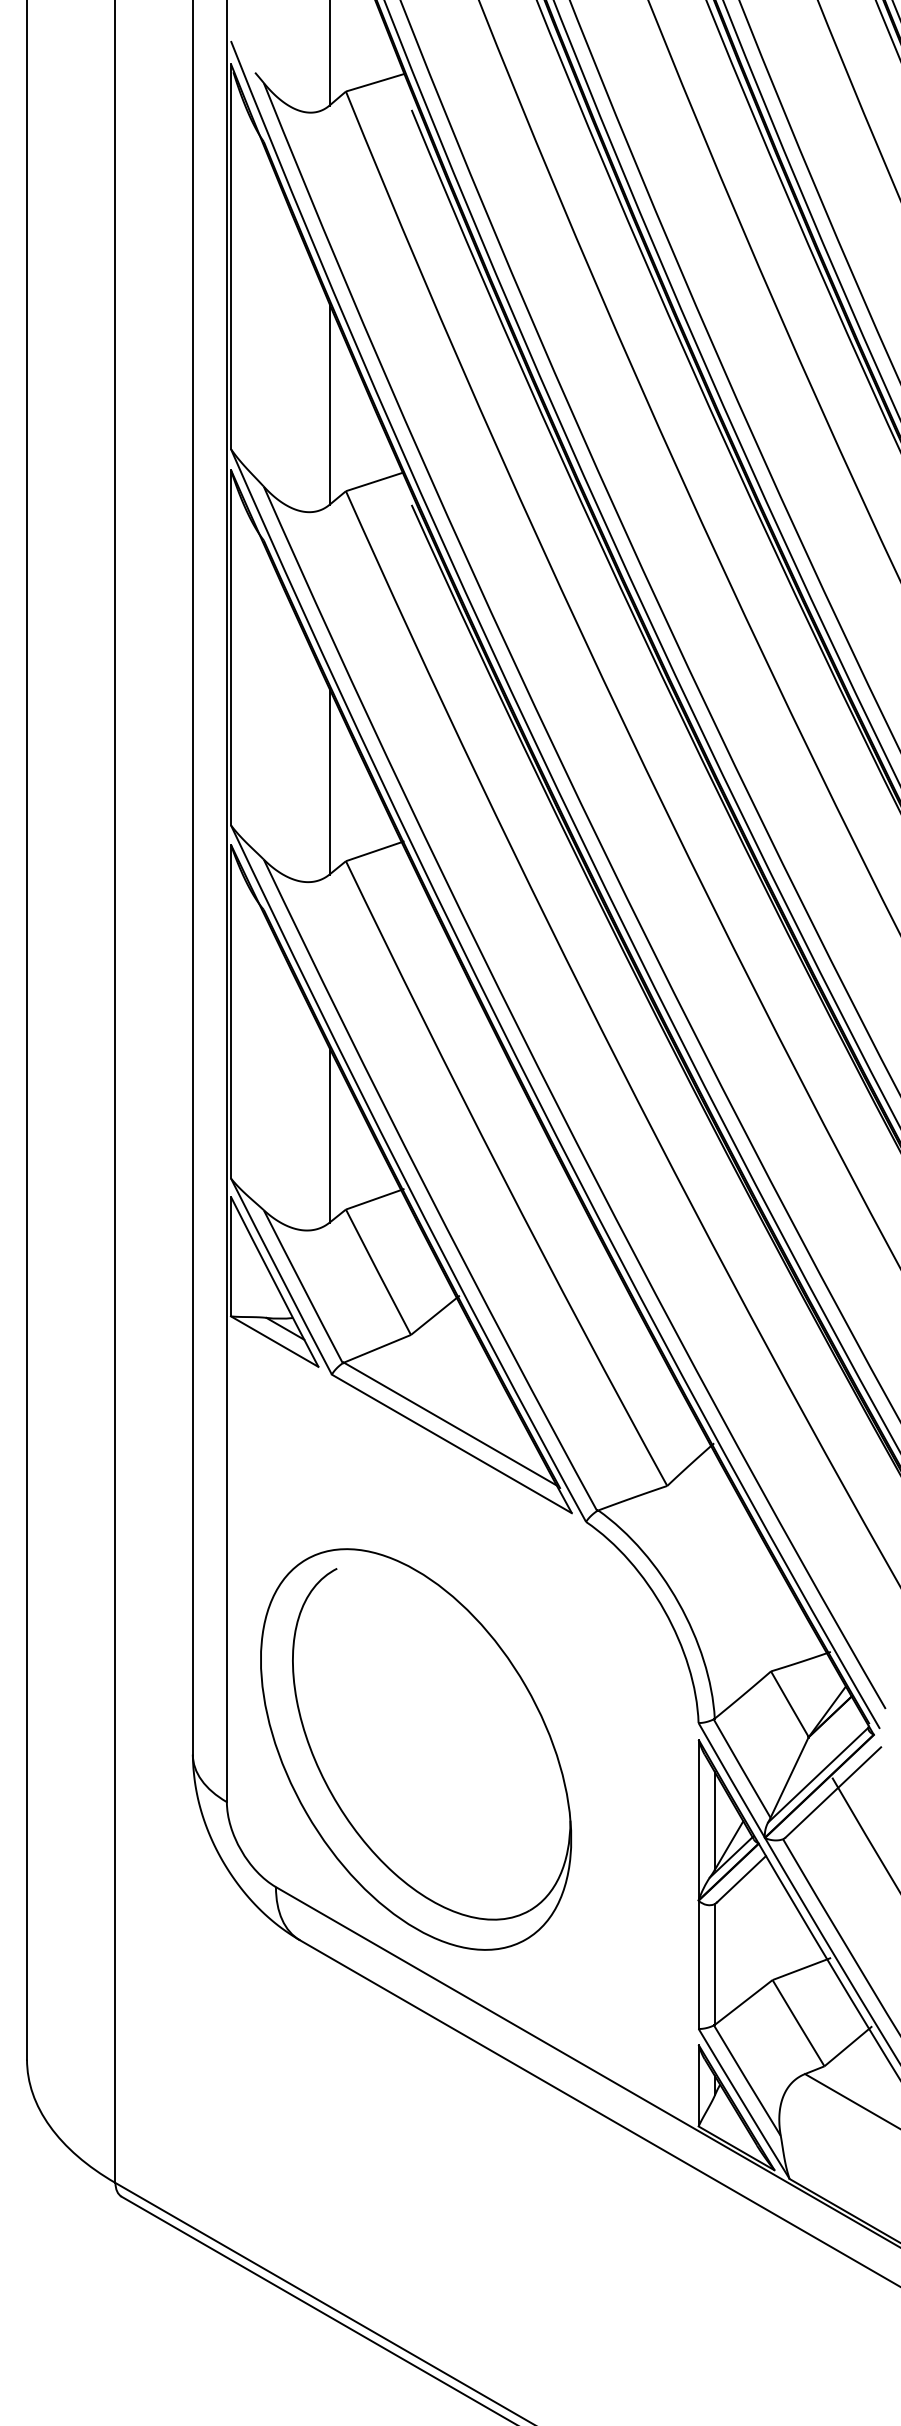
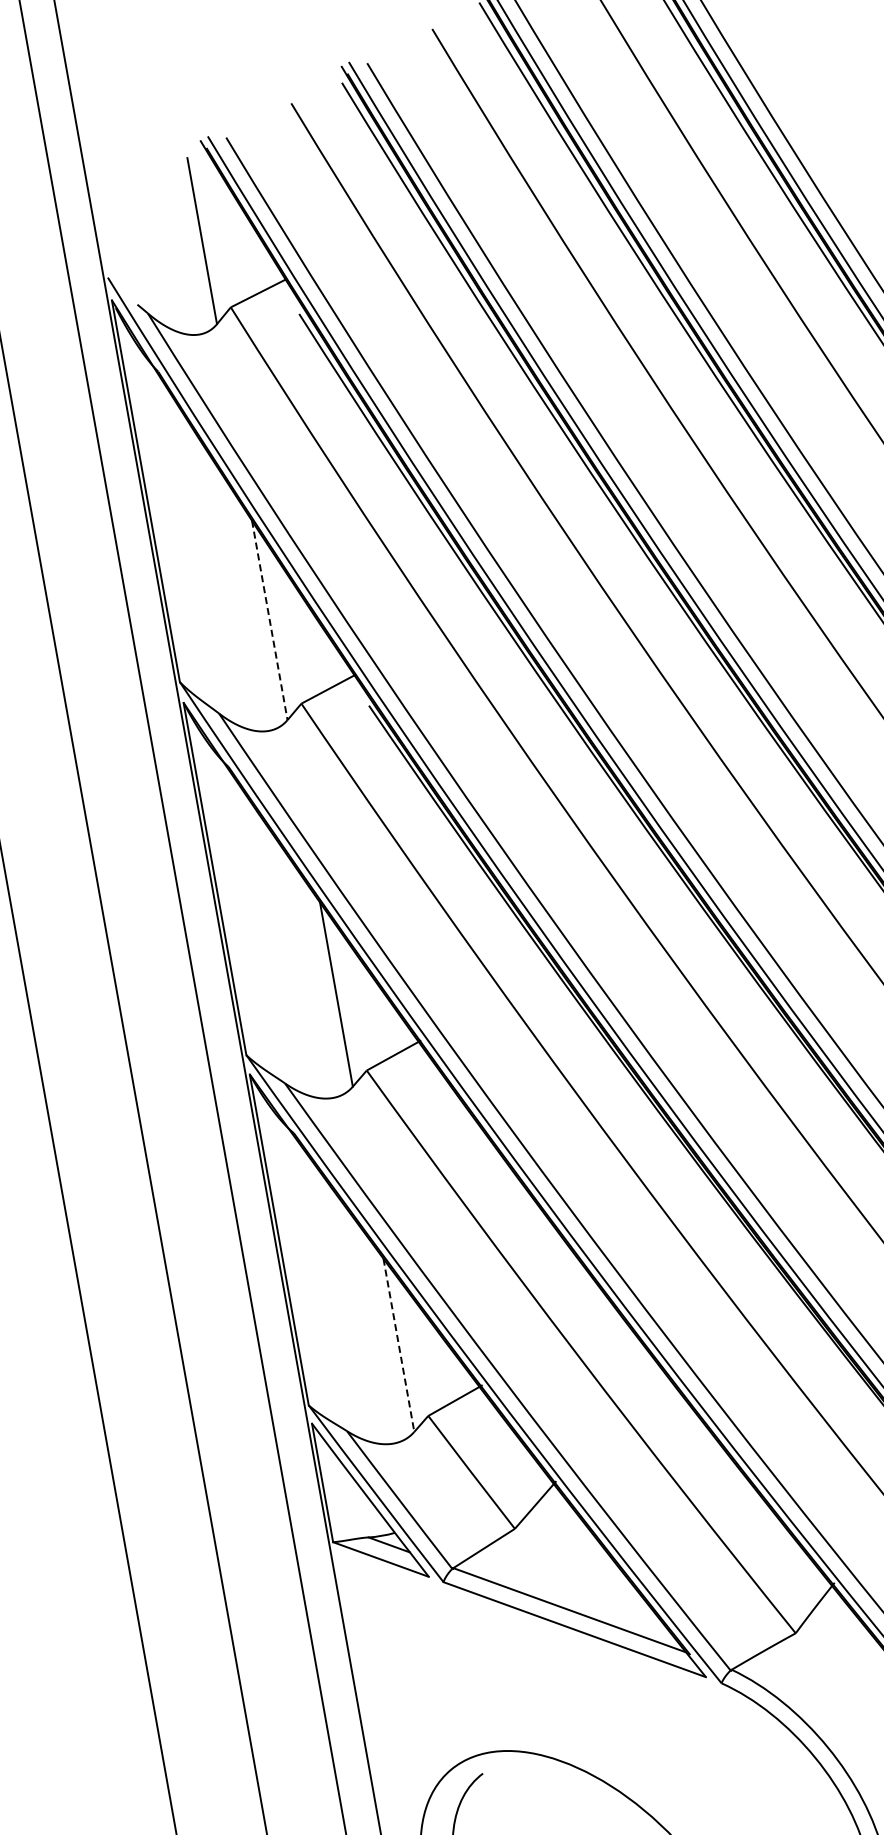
line: (329, 404) -> (269, 620), solid -> dashed
line: (329, 1135) -> (398, 1345), solid -> dashed

